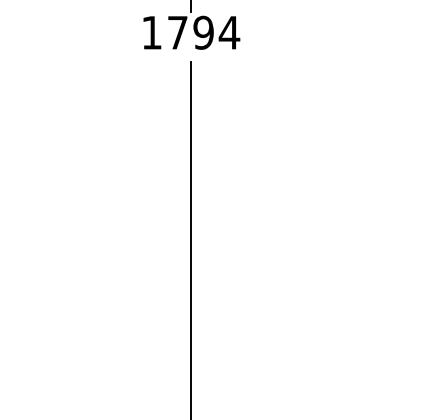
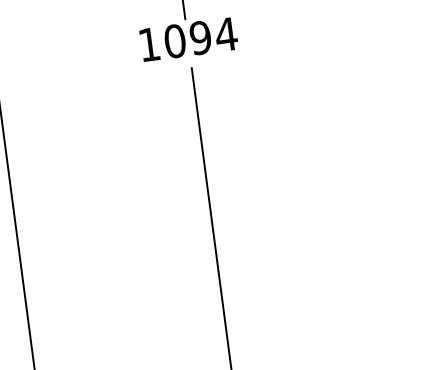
text: (177, 32) -> (174, 41), 1794 -> 1094

